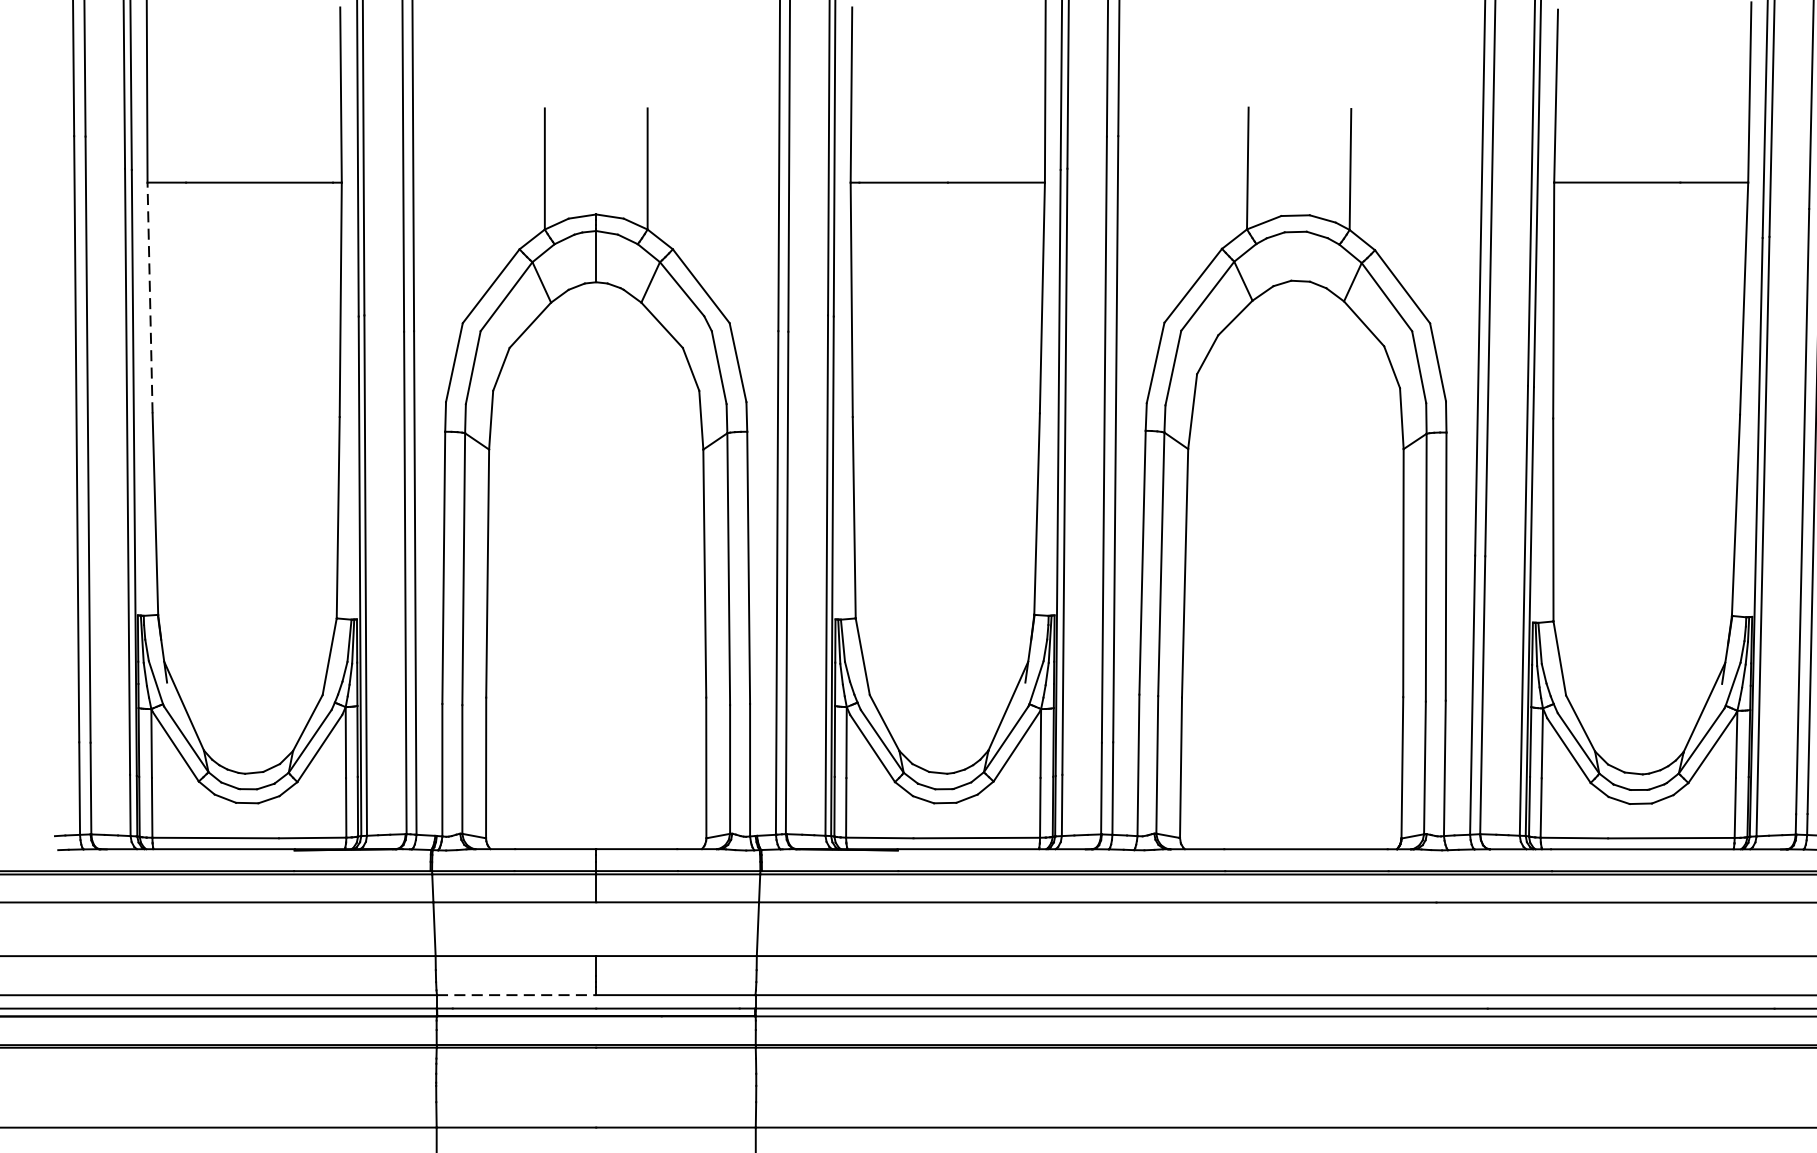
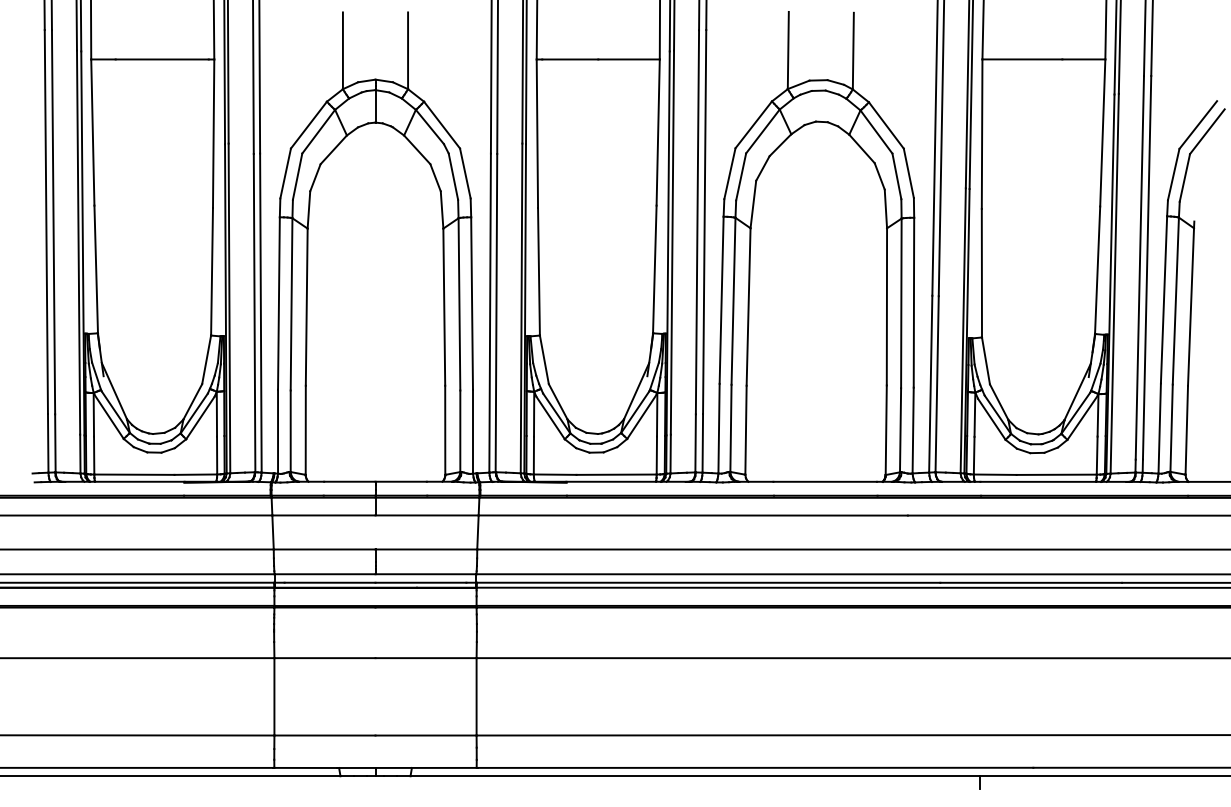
line: (149, 297) -> (92, 132), dashed -> solid
line: (517, 995) -> (325, 574), dashed -> solid

